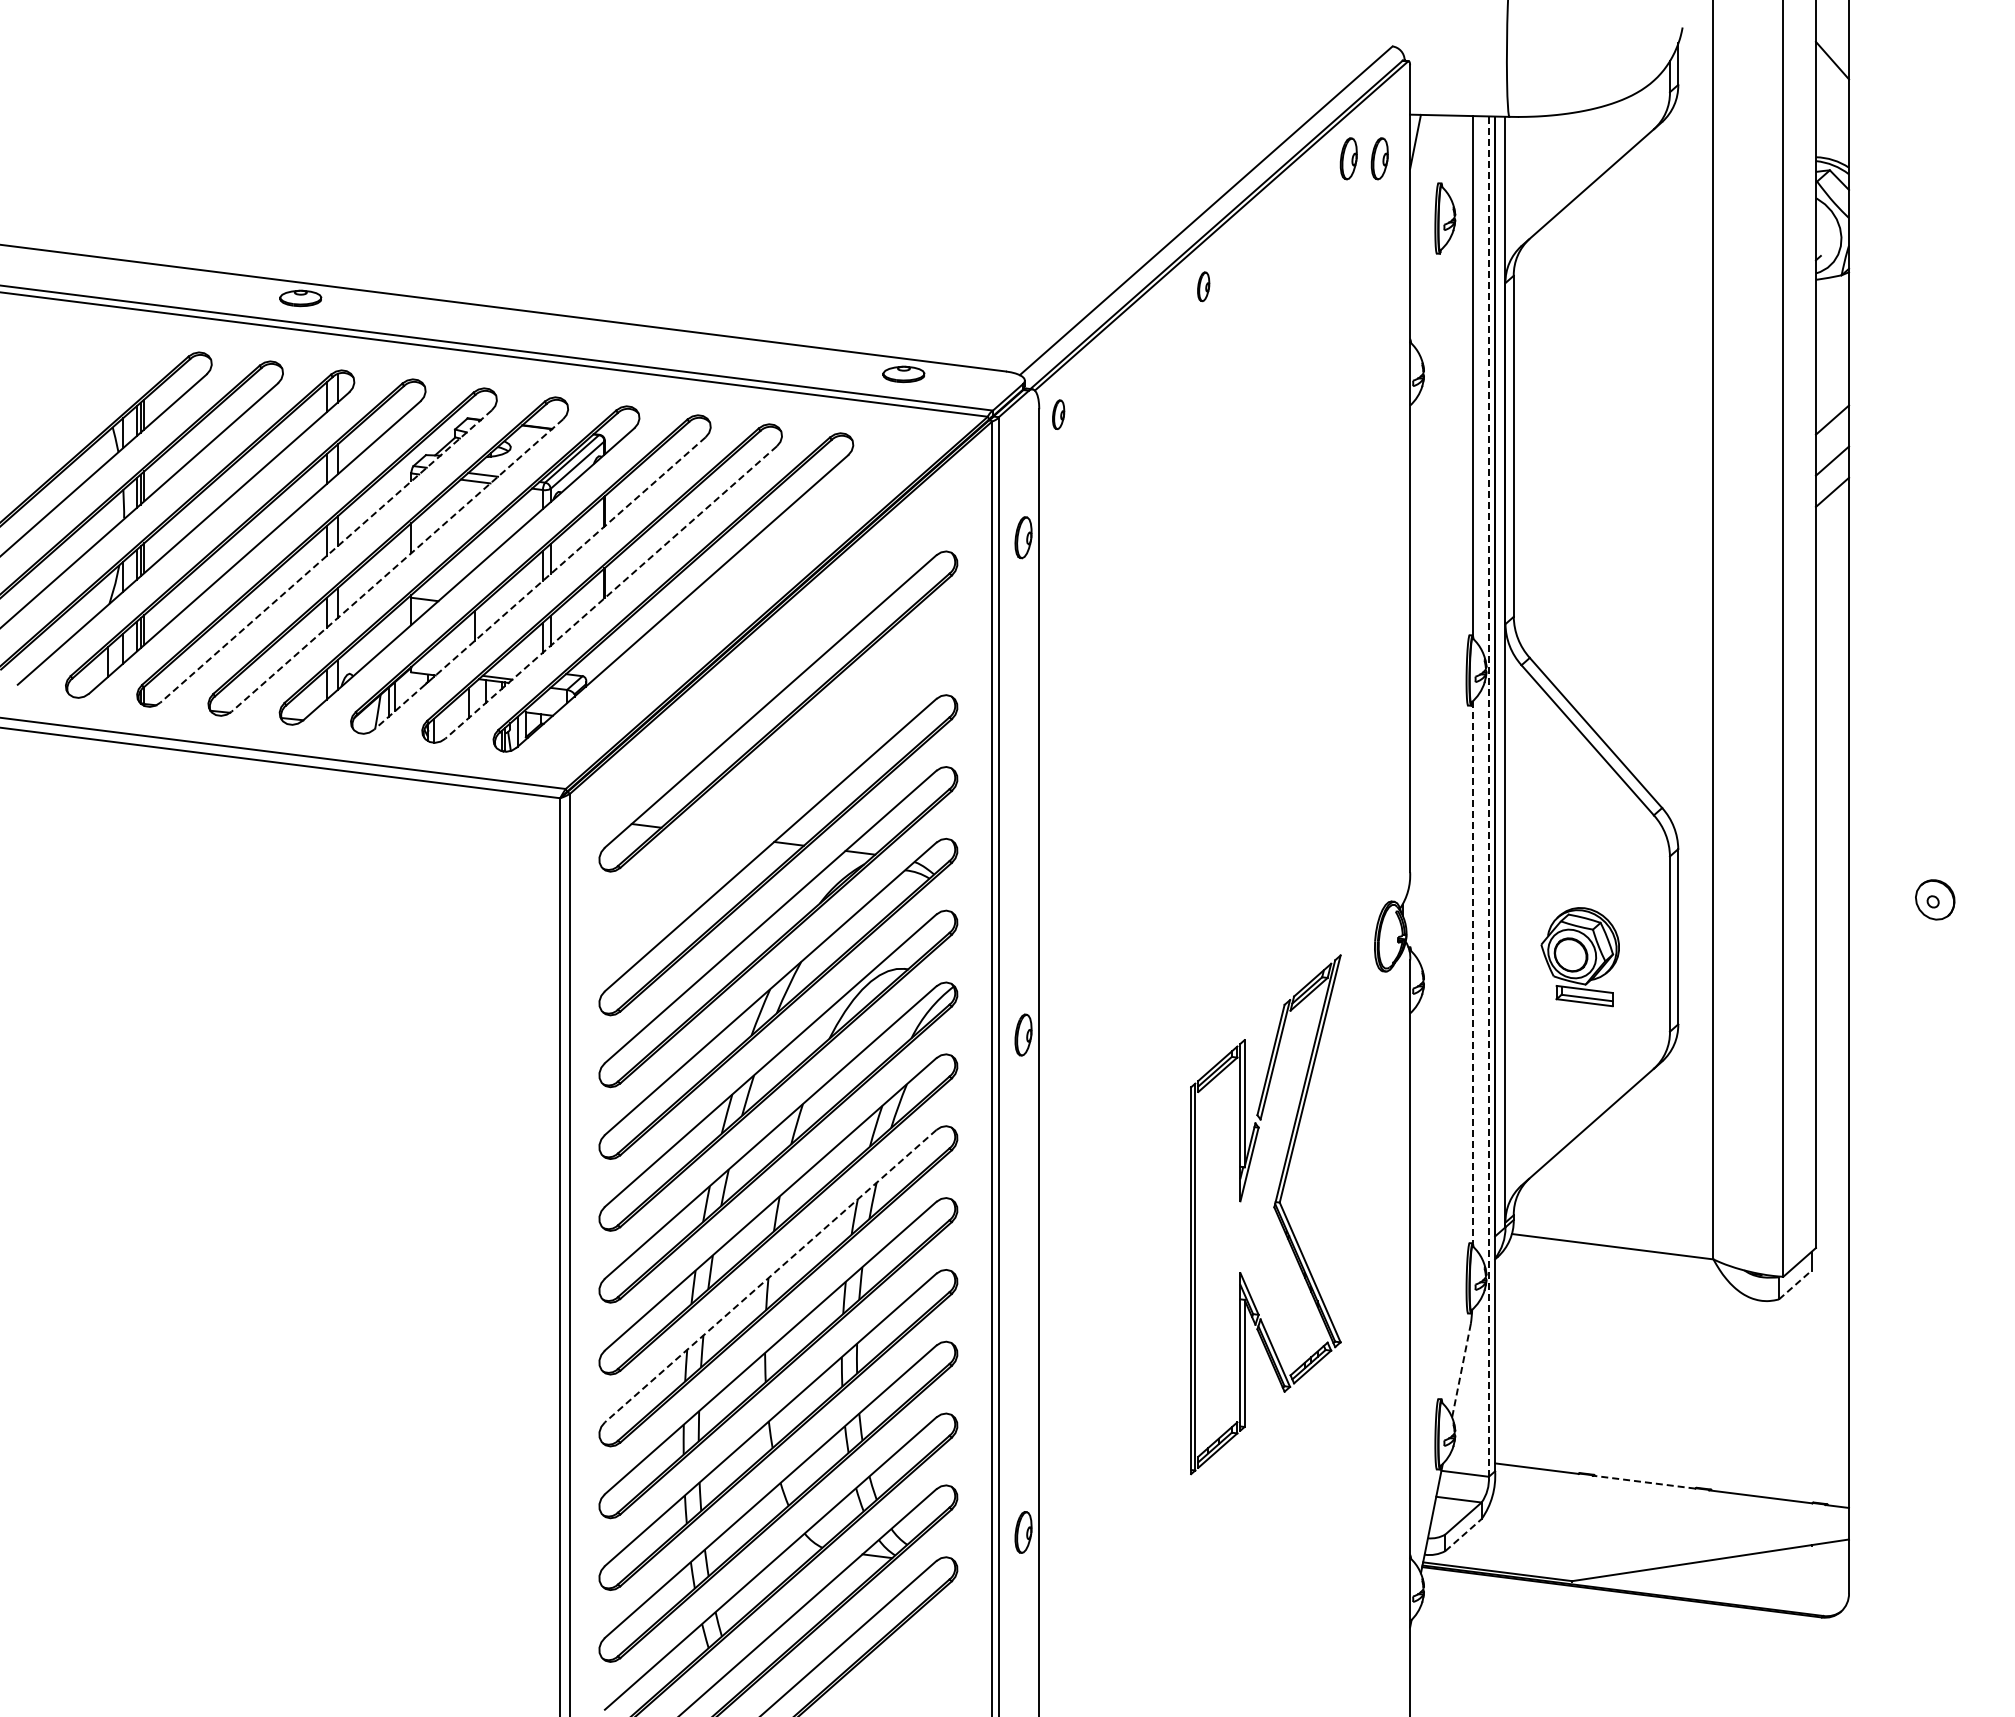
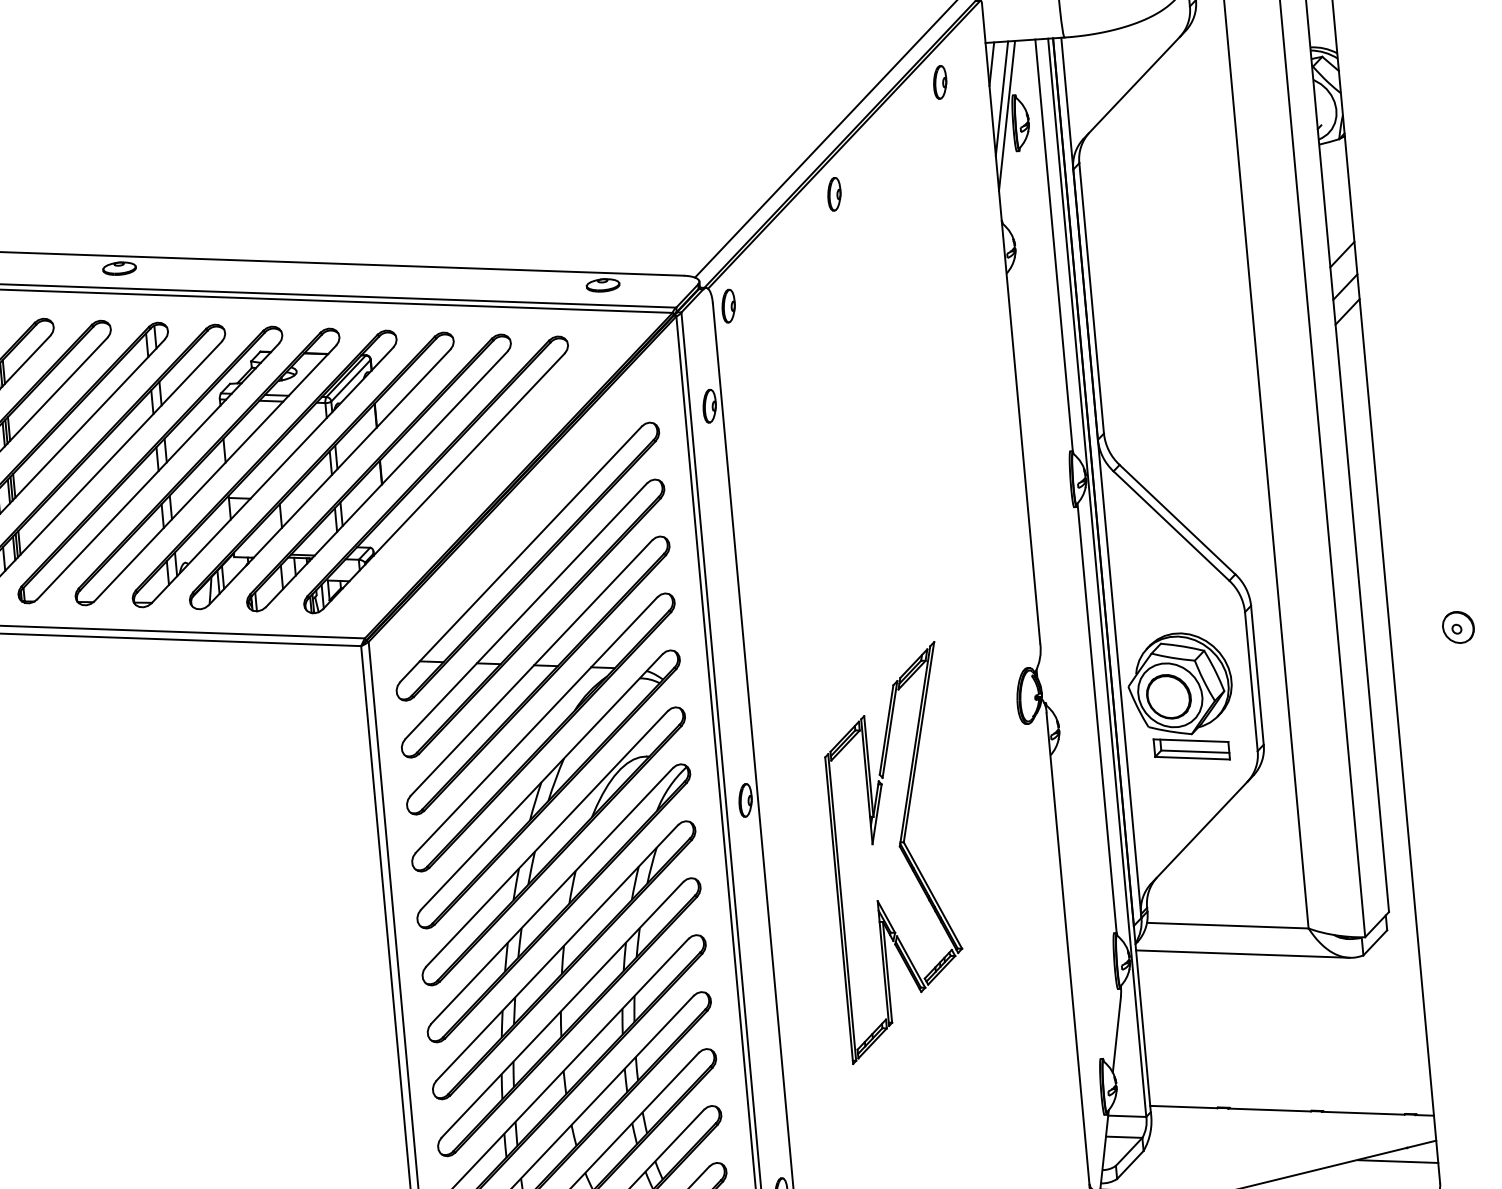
part: (1379, 158) -> (964, 79), removed
line: (1424, 186) -> (1002, 98), added
line: (1428, 208) -> (1006, 116), added
part: (1203, 286) -> (834, 194), size x1.43
part: (1058, 414) -> (728, 306), size x1.43
line: (325, 556) -> (157, 471), dashed -> solid
line: (397, 565) -> (215, 473), dashed -> solid
line: (539, 583) -> (329, 477), dashed -> solid
line: (610, 592) -> (386, 479), dashed -> solid
part: (778, 783) -> (533, 618), added
line: (1488, 796) -> (1096, 577), dashed -> solid
part: (1579, 956) -> (1180, 698), size x1.67
line: (1472, 972) -> (1096, 718), dashed -> solid
part: (1274, 1210) -> (900, 849), moved
line: (770, 1276) -> (562, 1010), dashed -> solid
line: (1628, 1283) -> (1242, 953), added
line: (1795, 1285) -> (1375, 943), dashed -> solid
line: (1461, 1370) -> (1116, 1034), dashed -> solid
line: (1643, 1482) -> (1269, 1110), dashed -> solid
line: (1463, 1534) -> (1130, 1164), dashed -> solid
line: (1799, 1561) -> (1398, 1161), added

